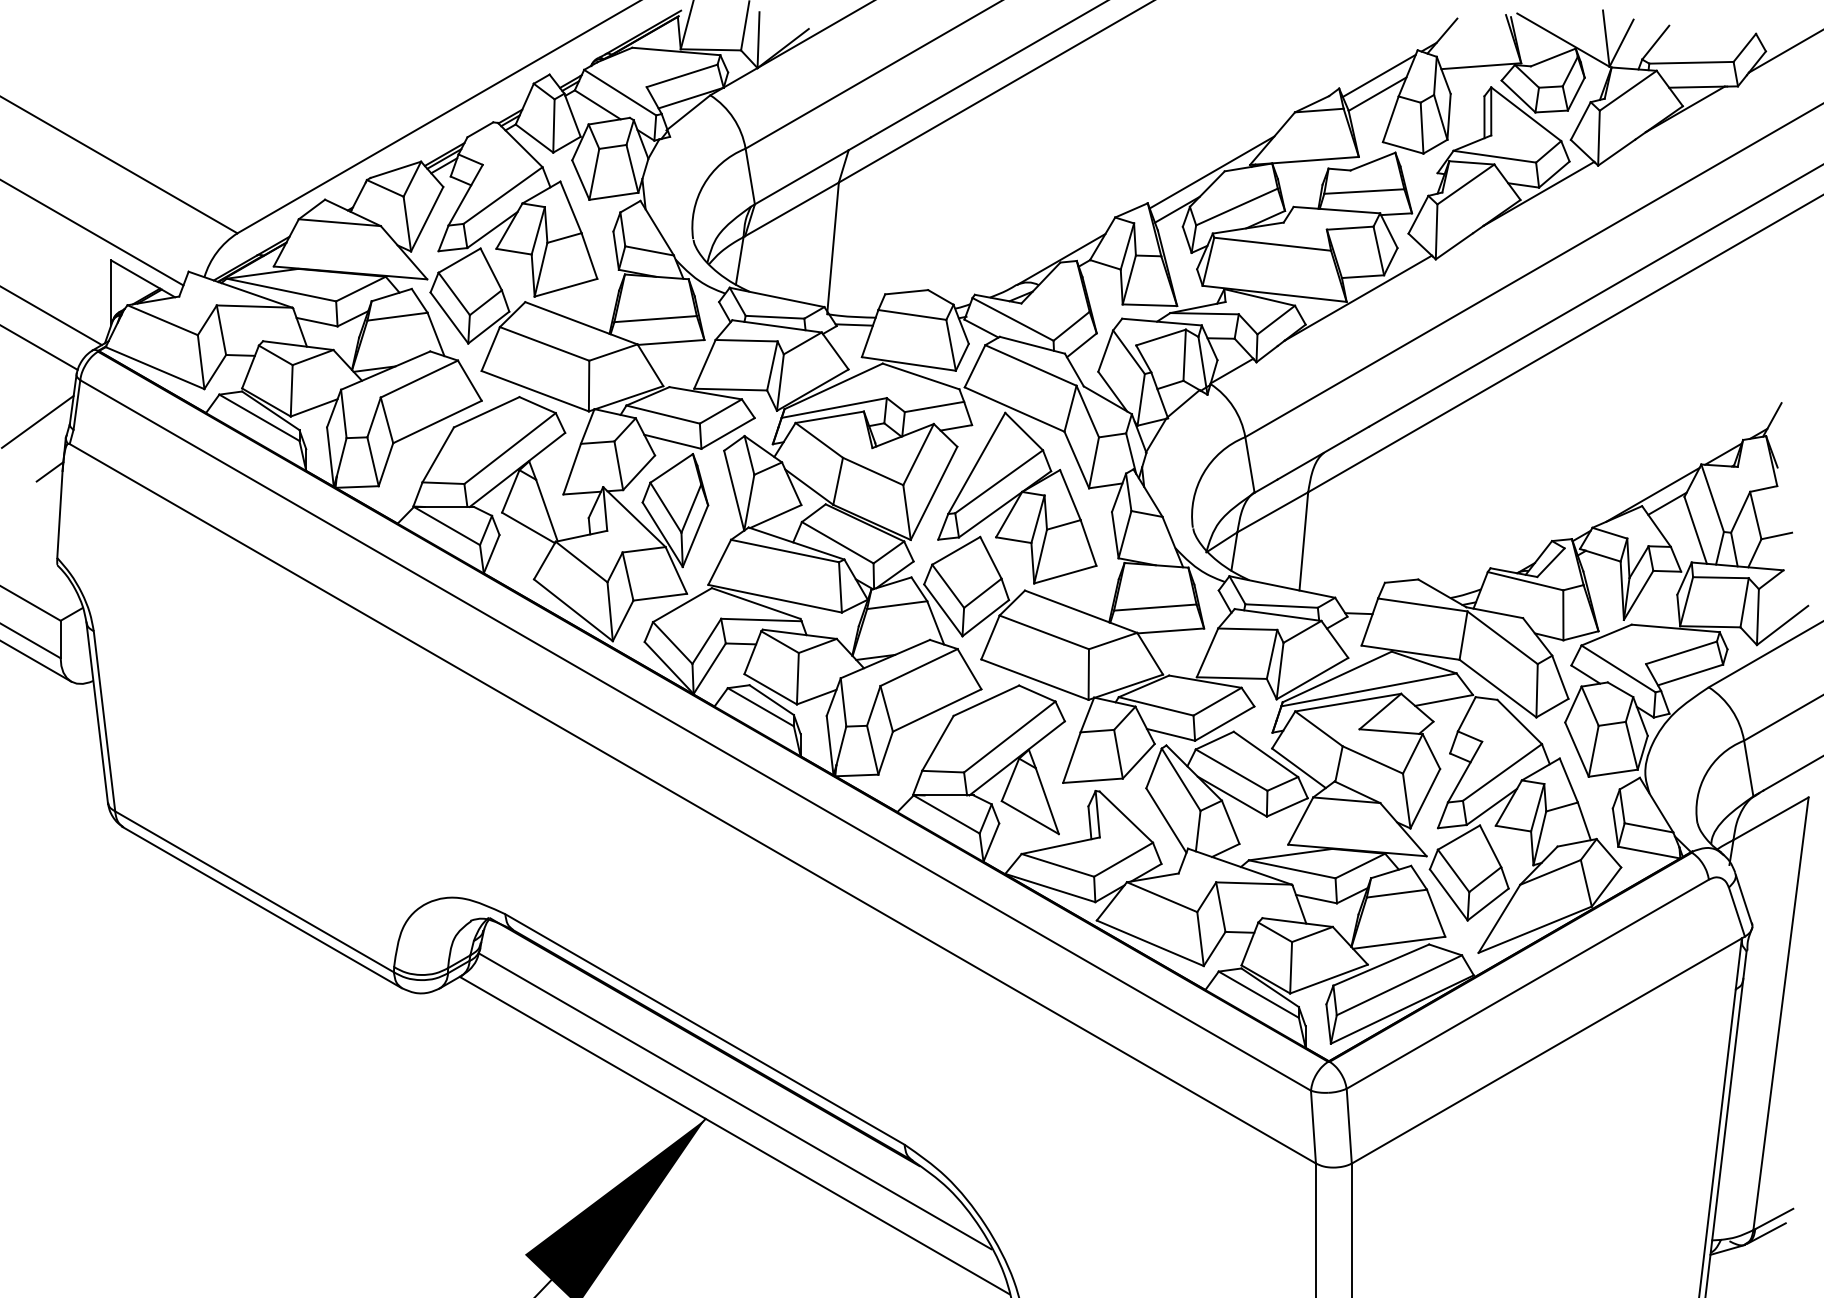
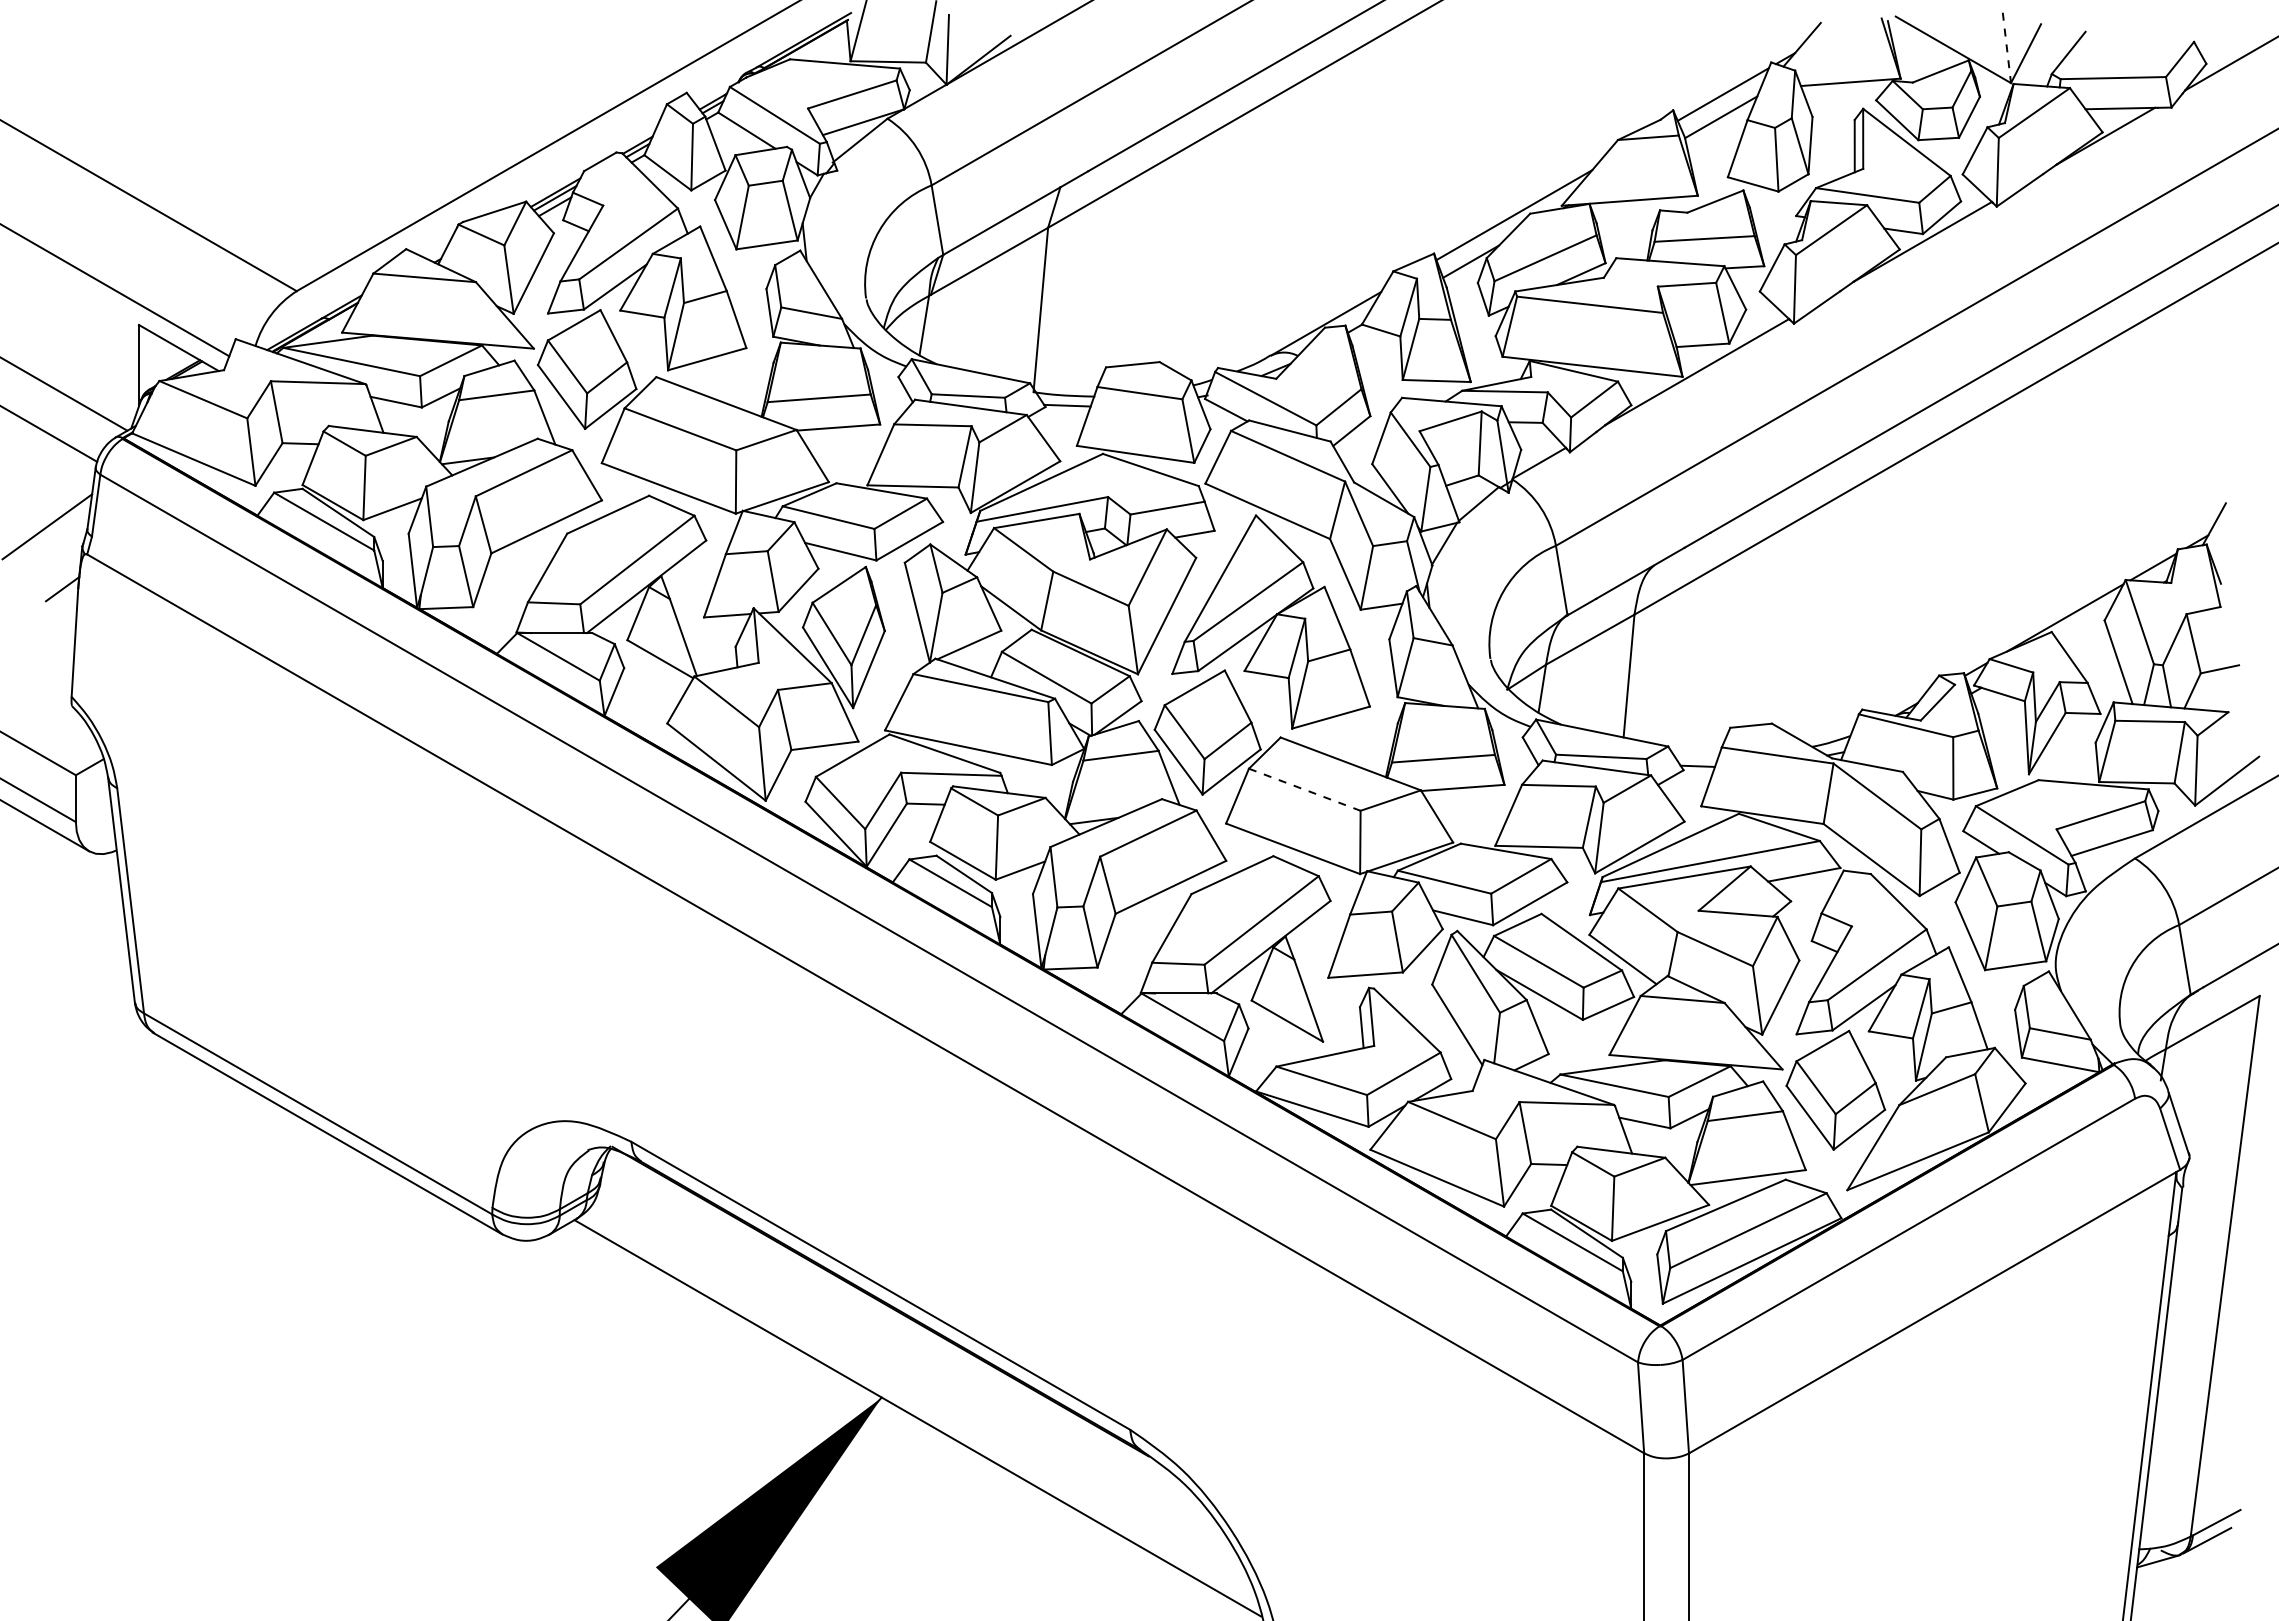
line: (1605, 39) -> (2006, 48), solid -> dashed
line: (1667, 503) -> (2083, 628), removed
line: (1044, 632) -> (1304, 789), solid -> dashed
line: (735, 1101) -> (918, 1375), removed

